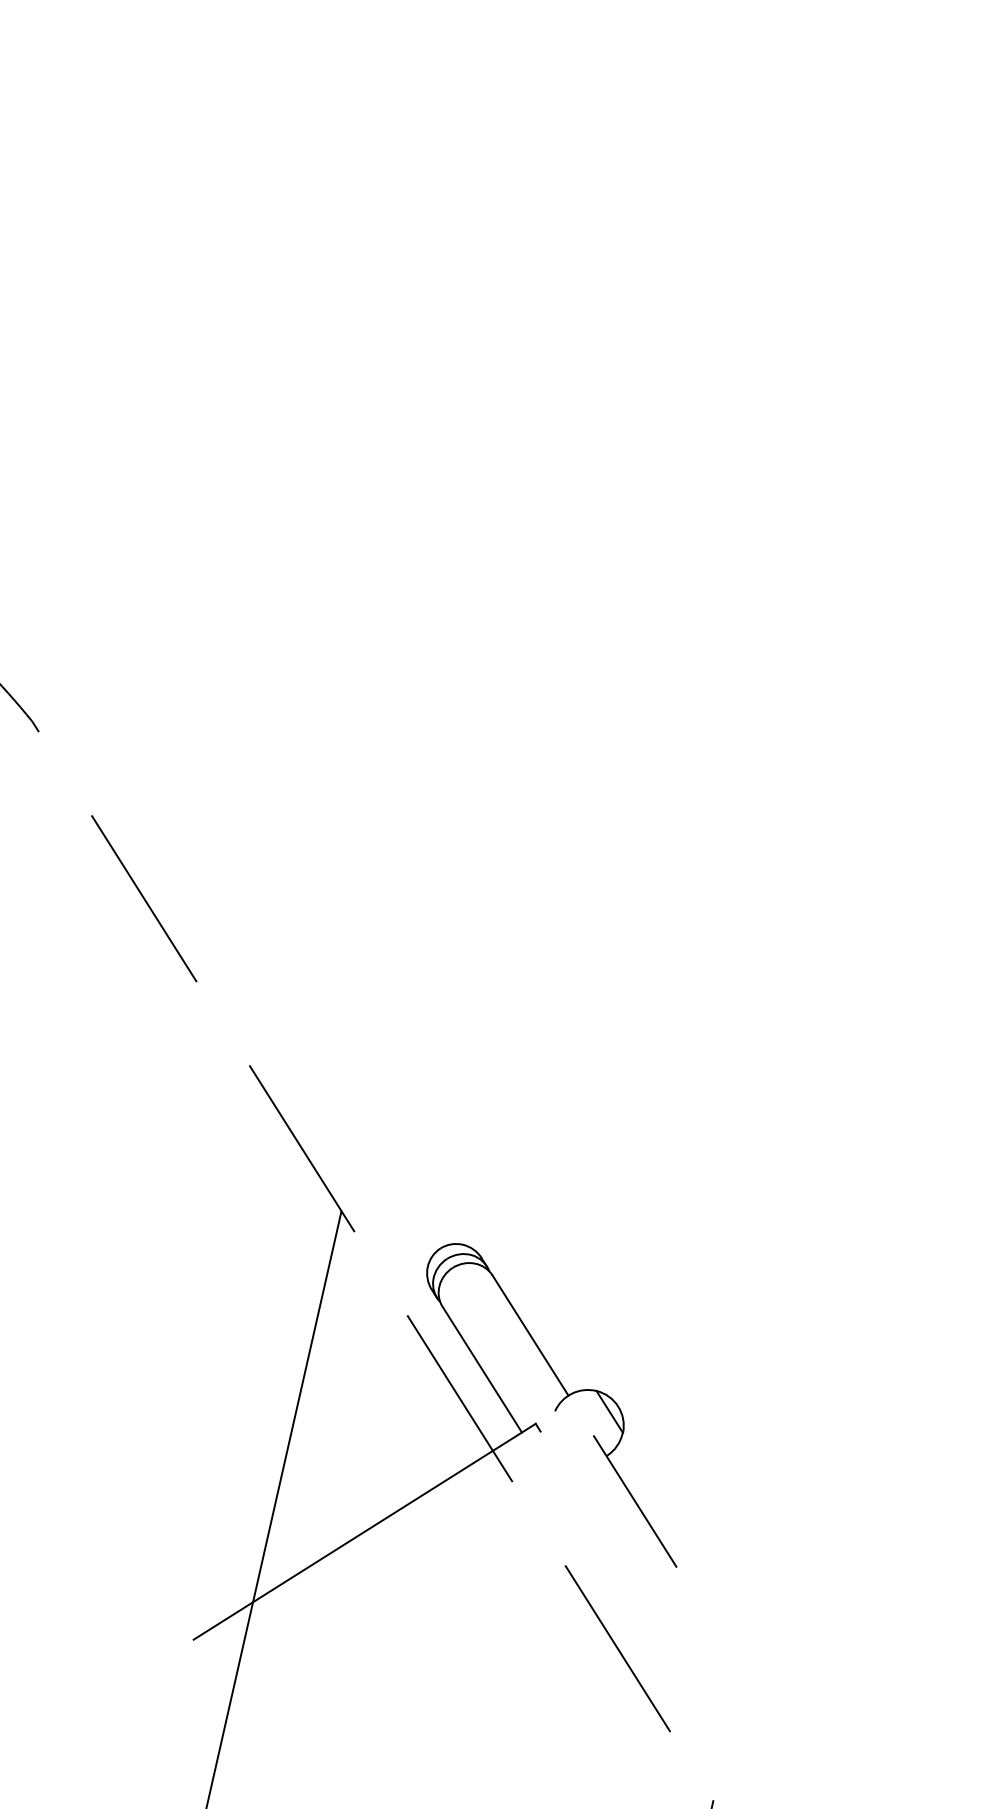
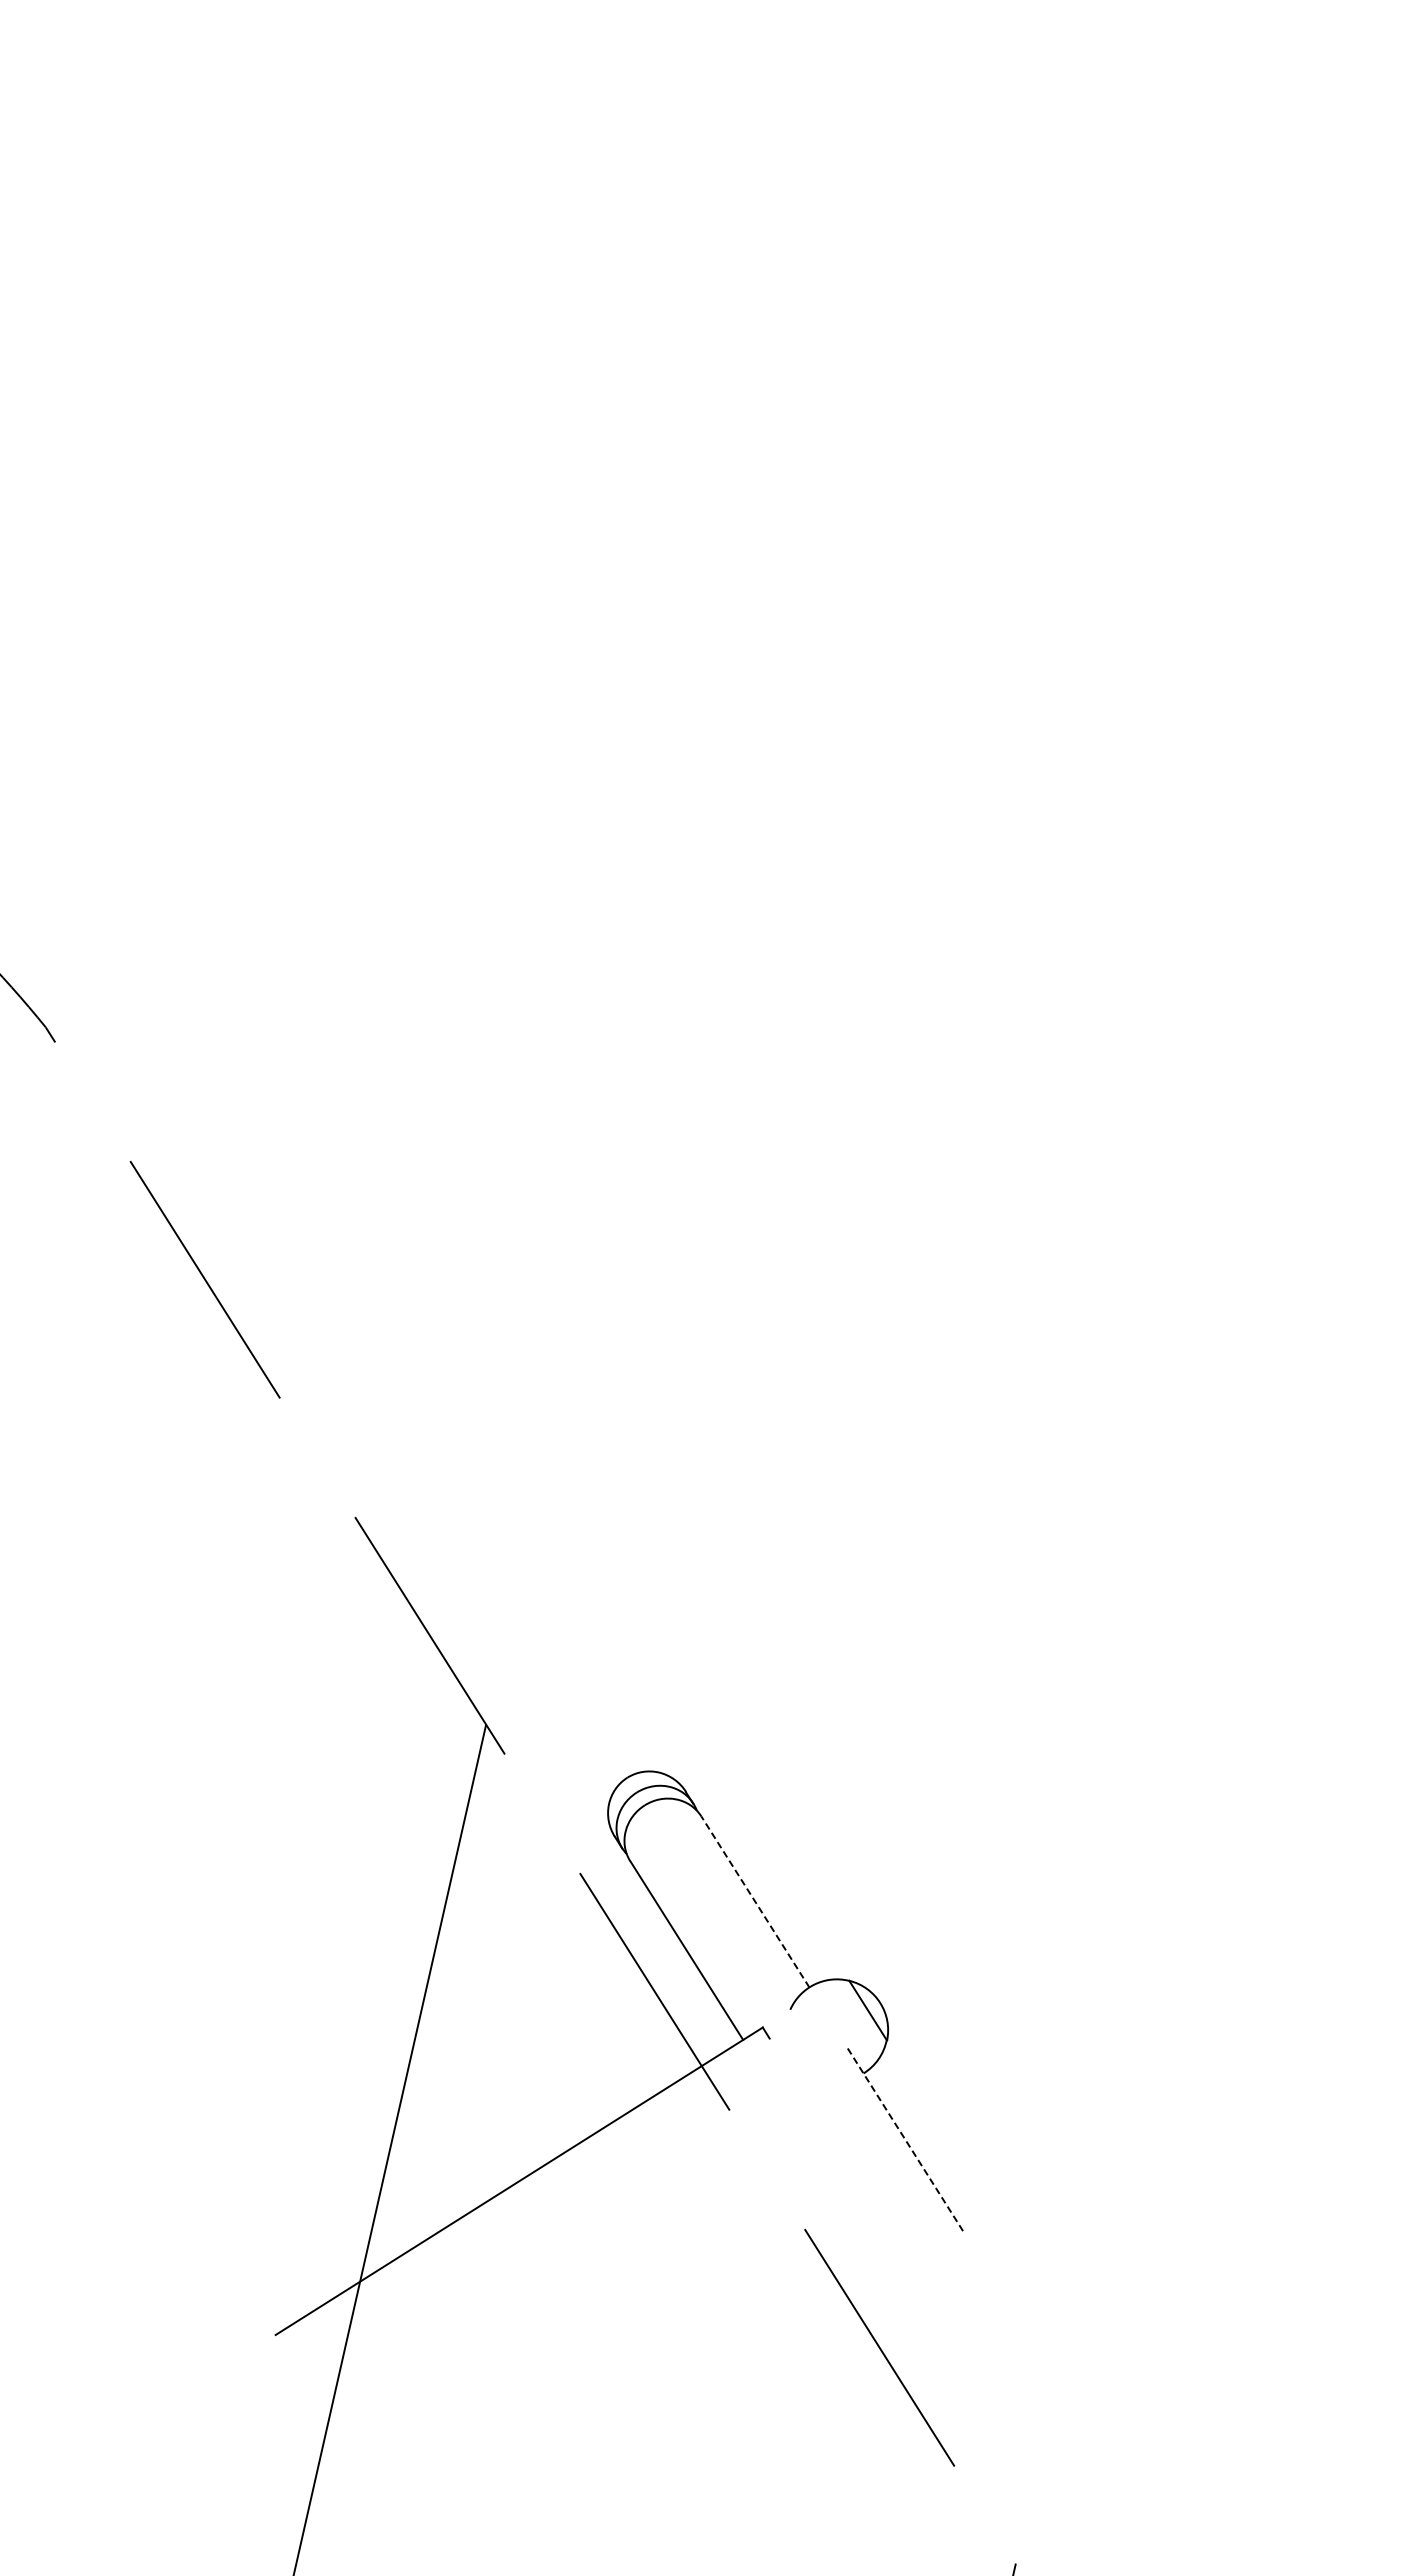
line: (530, 1335) -> (755, 1901), solid -> dashed
line: (635, 1501) -> (904, 2138), solid -> dashed

